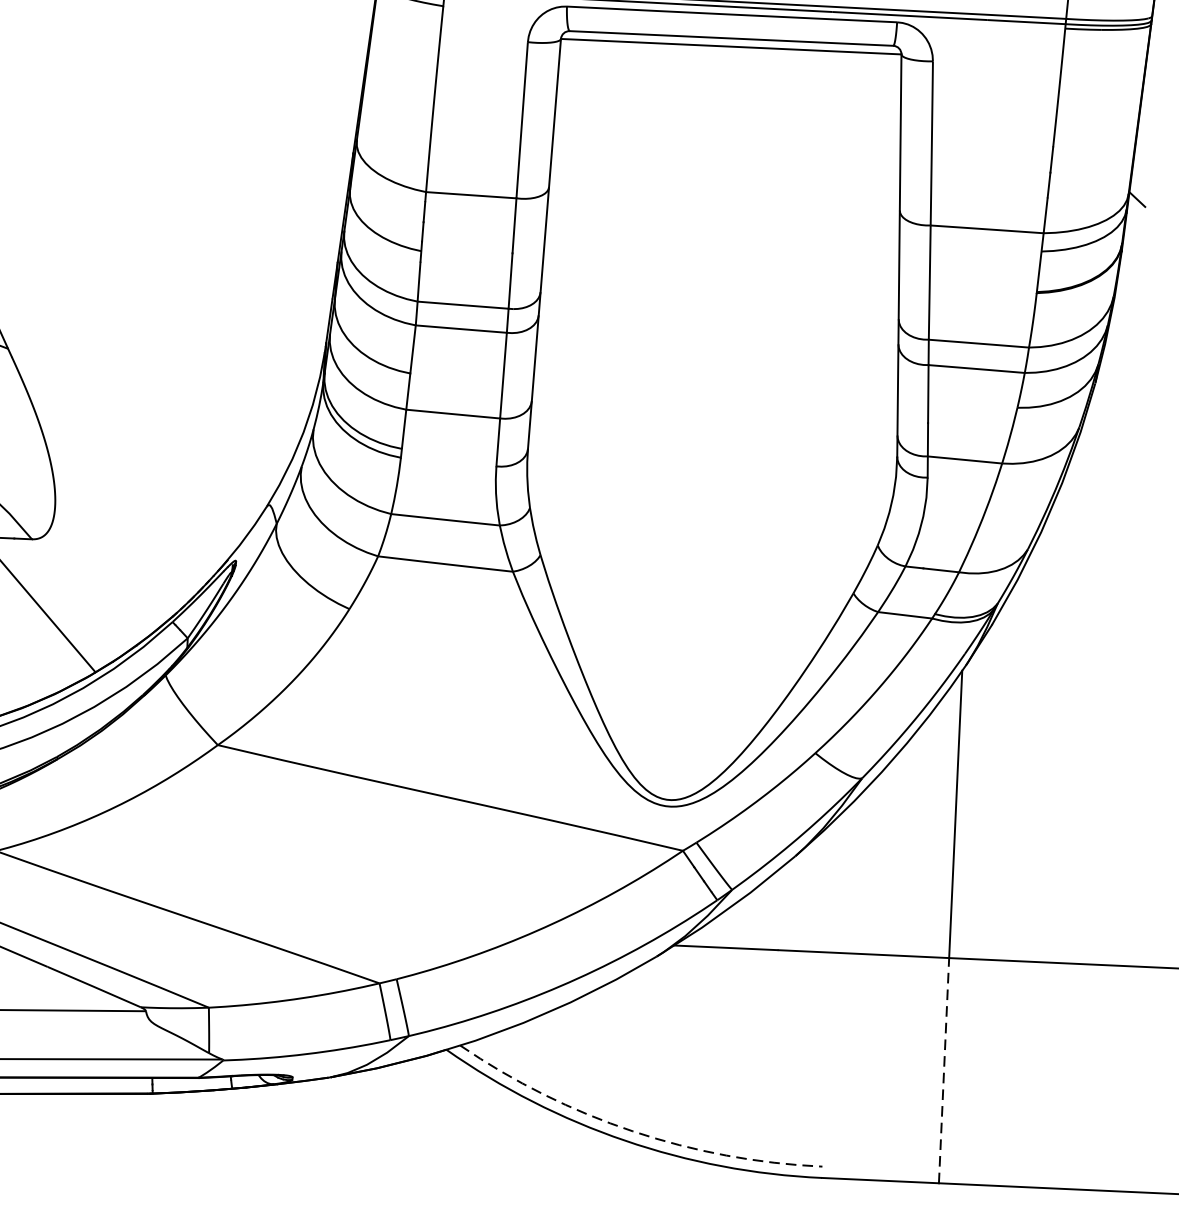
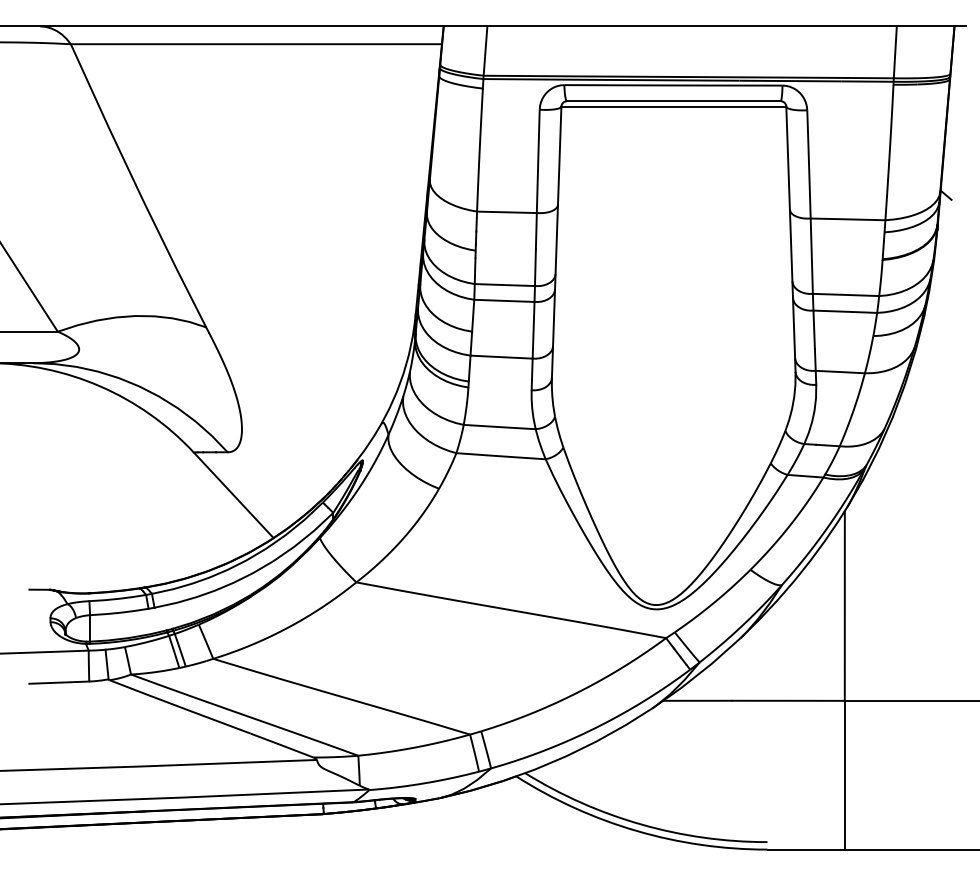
line: (943, 1069) -> (844, 774), dashed -> solid
arc: (632, 1131) -> (641, 824), dashed -> solid

